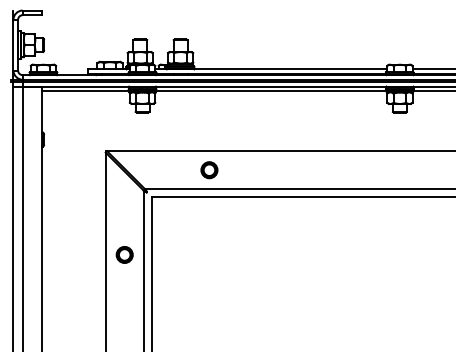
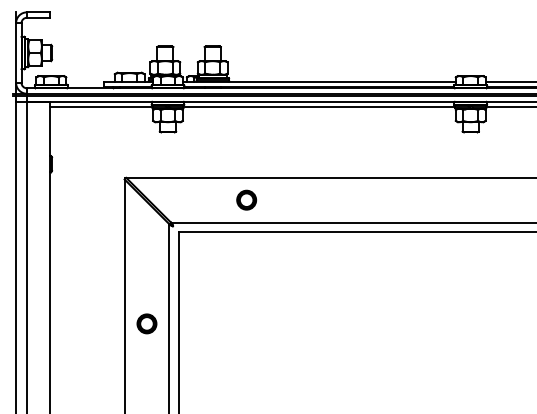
part: (124, 254) -> (146, 323), moved

